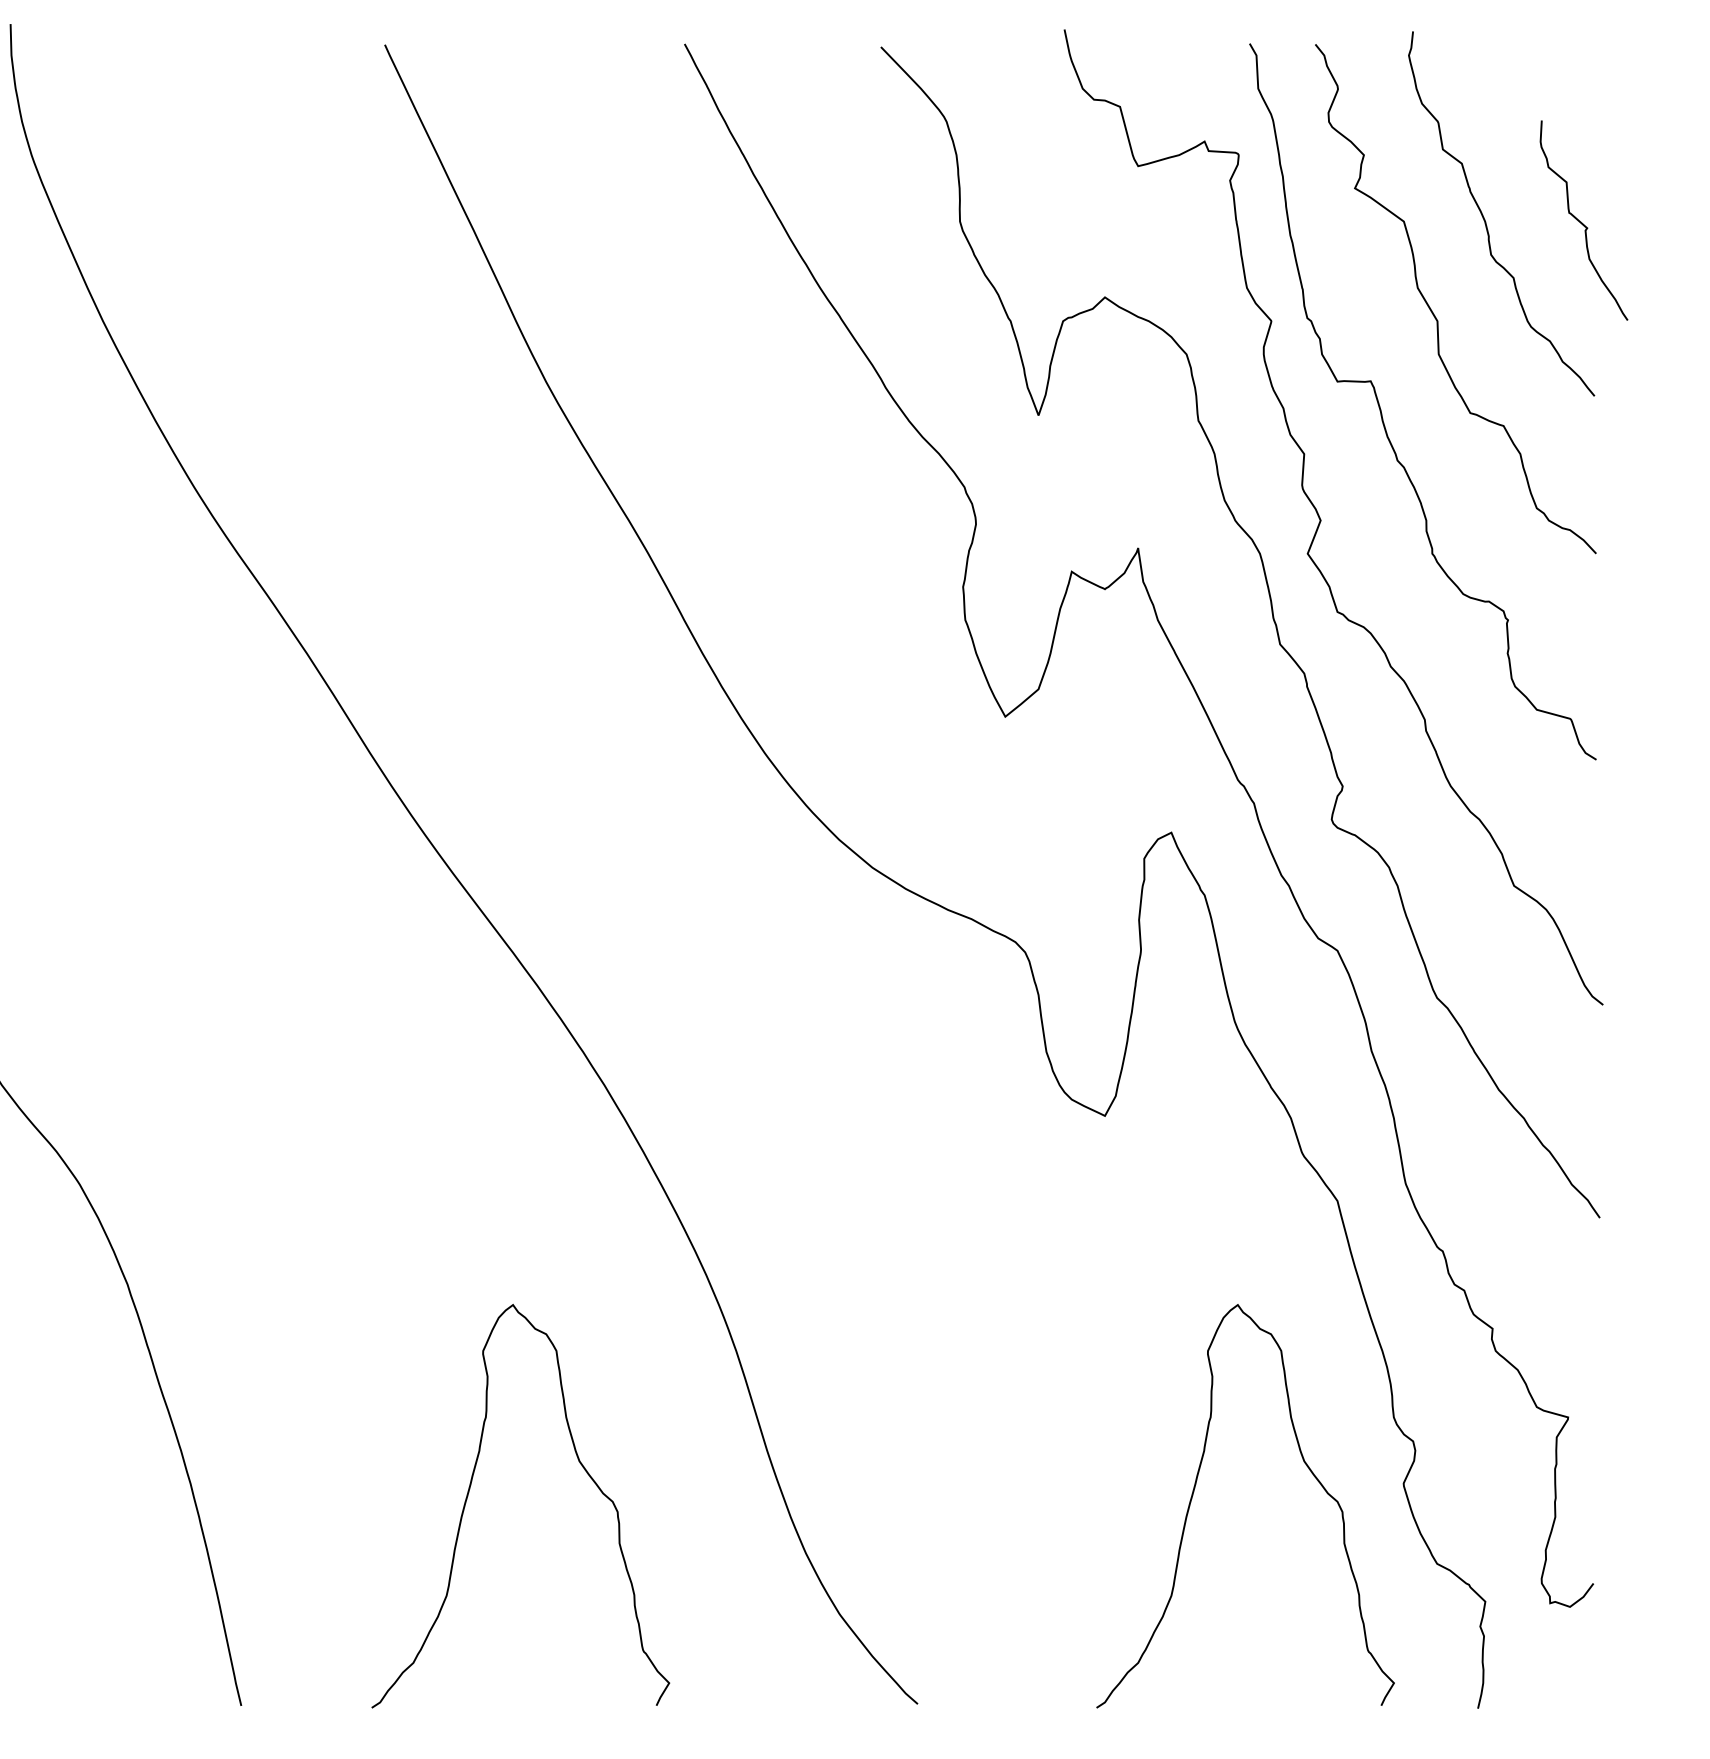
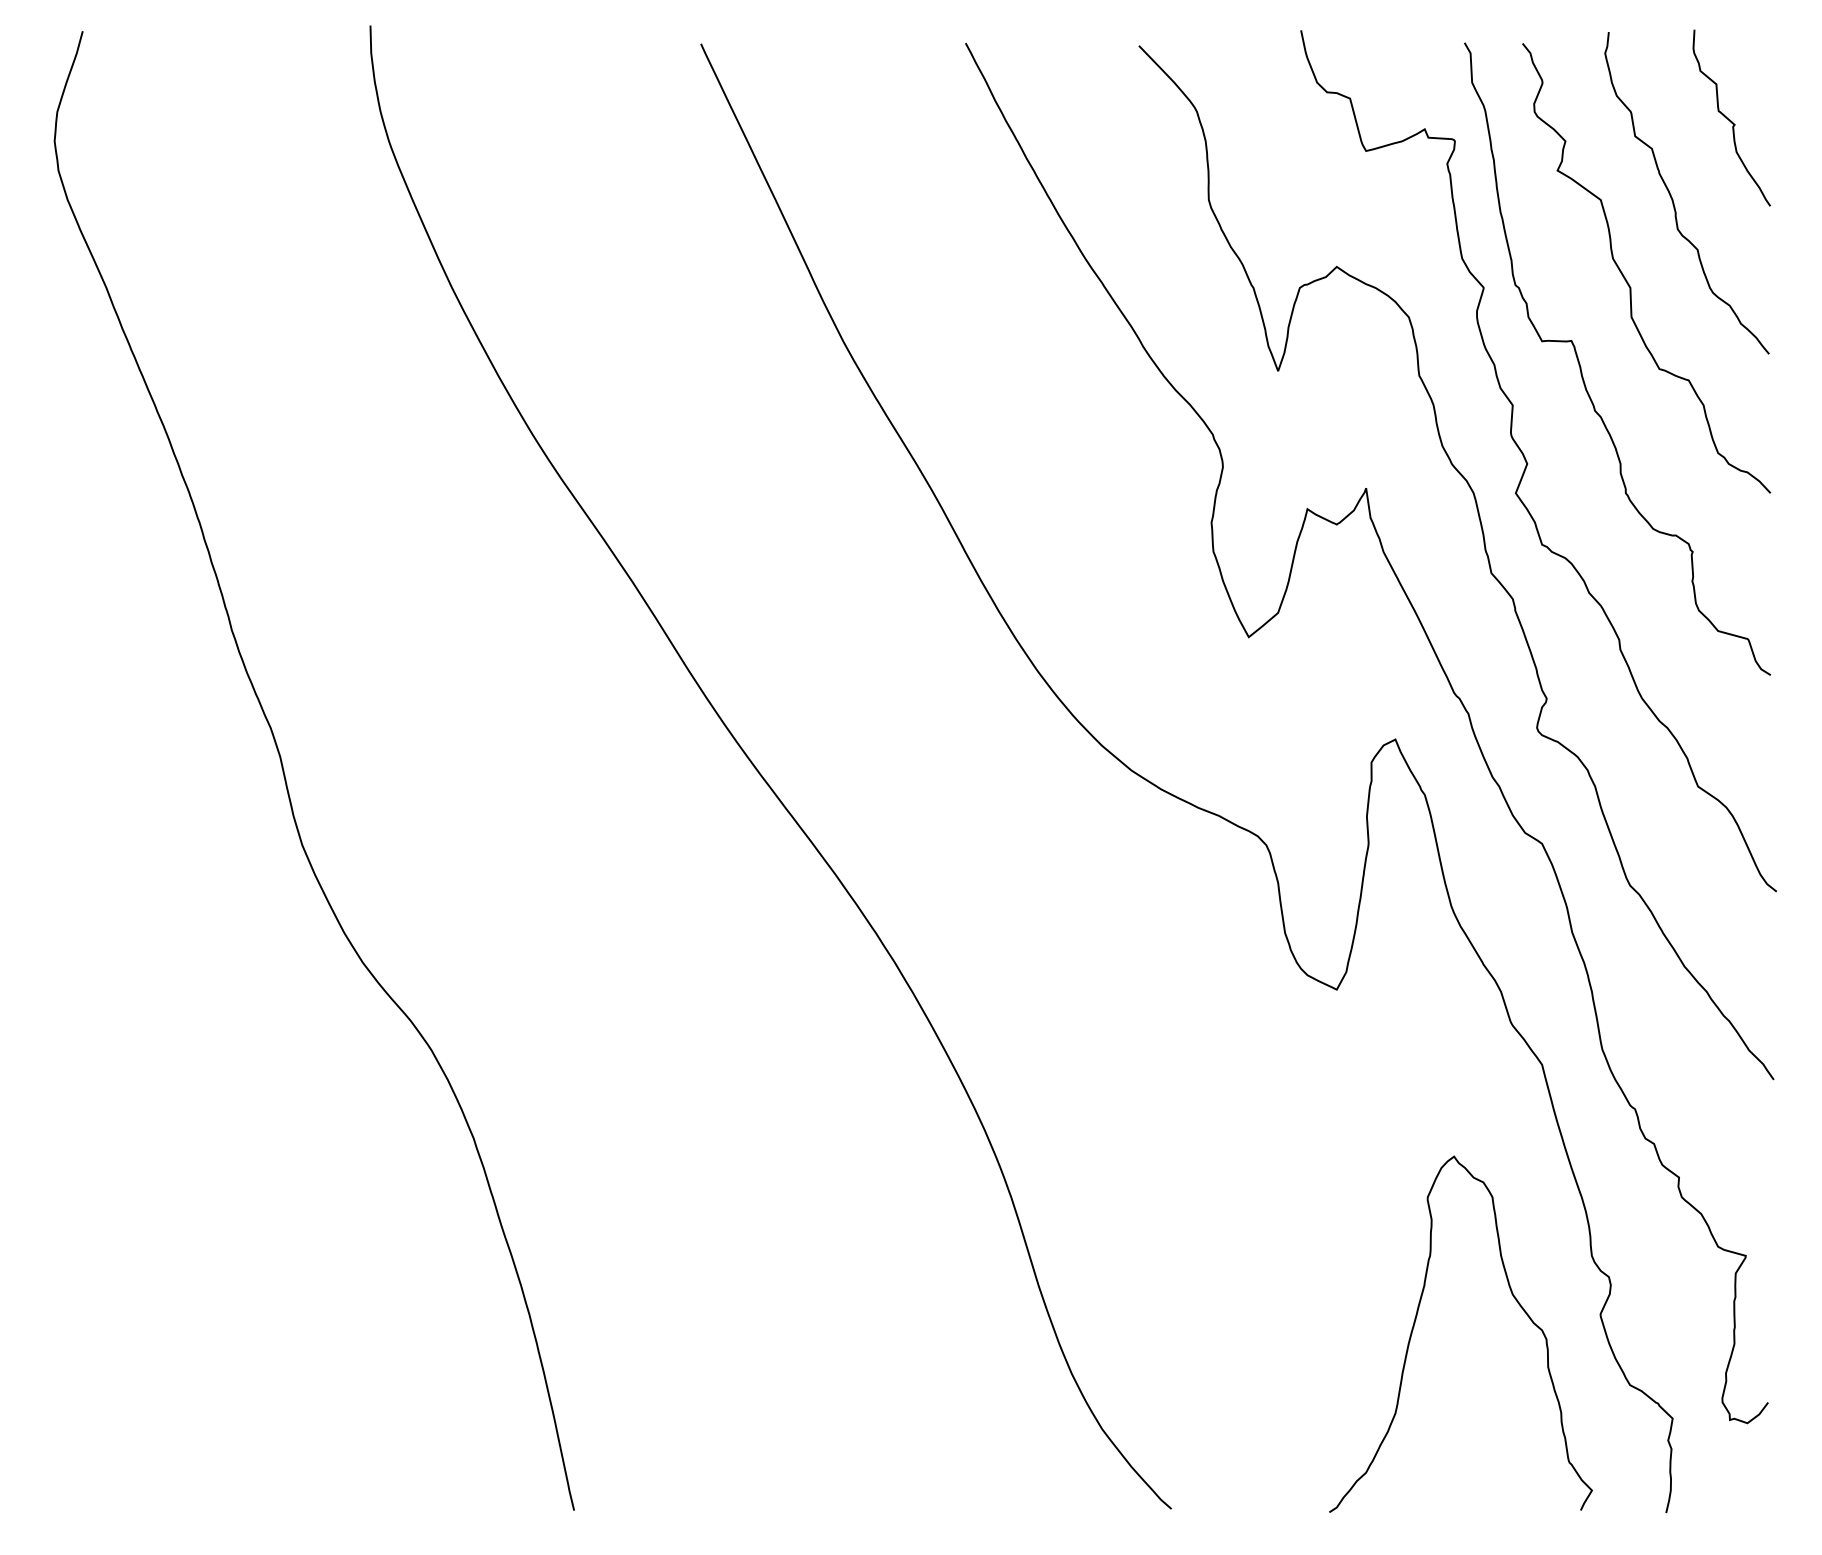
curve: (1582, 222) -> (1730, 119), moved
curve: (469, 1493) -> (775, 1323), removed

